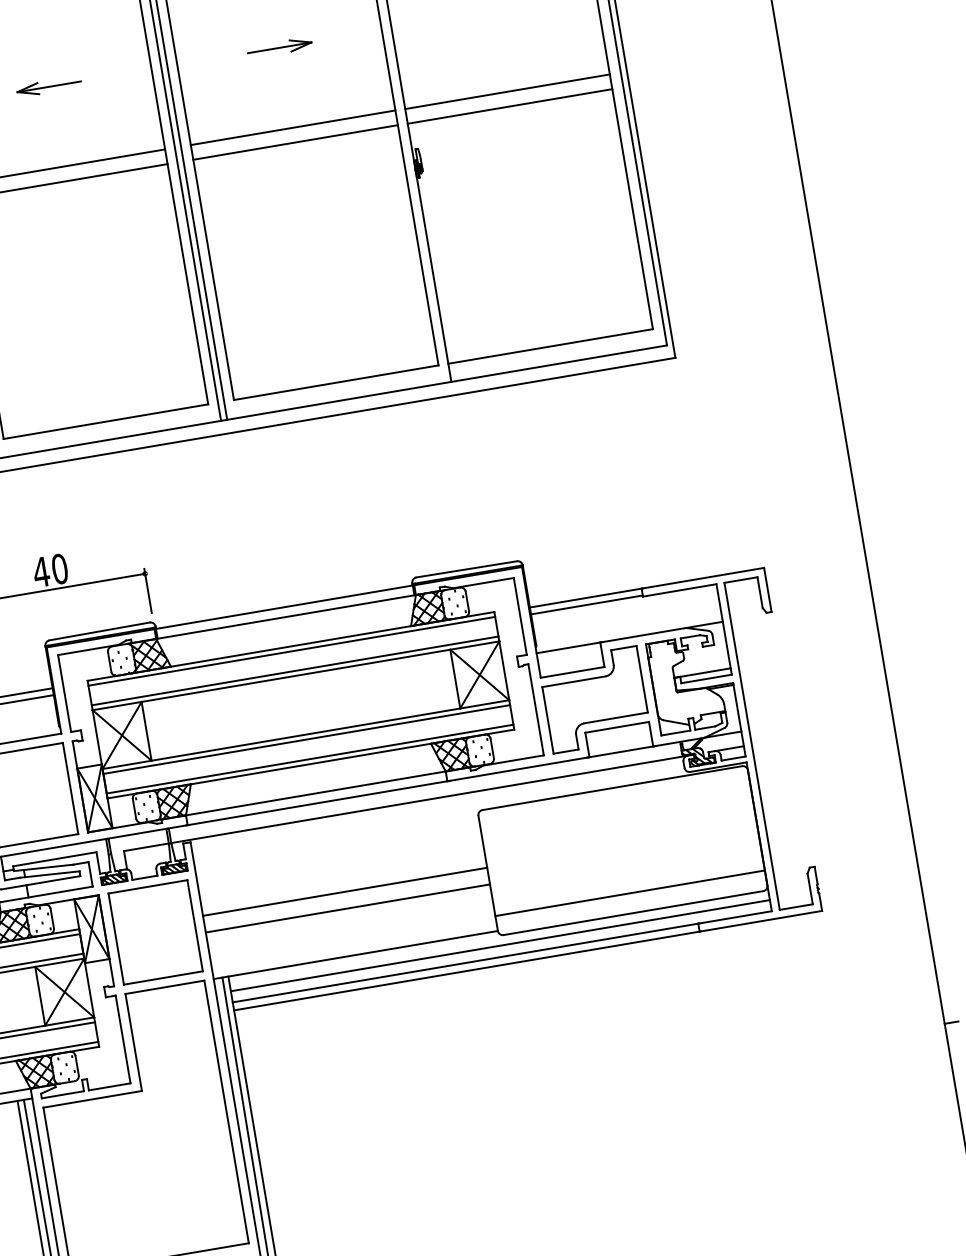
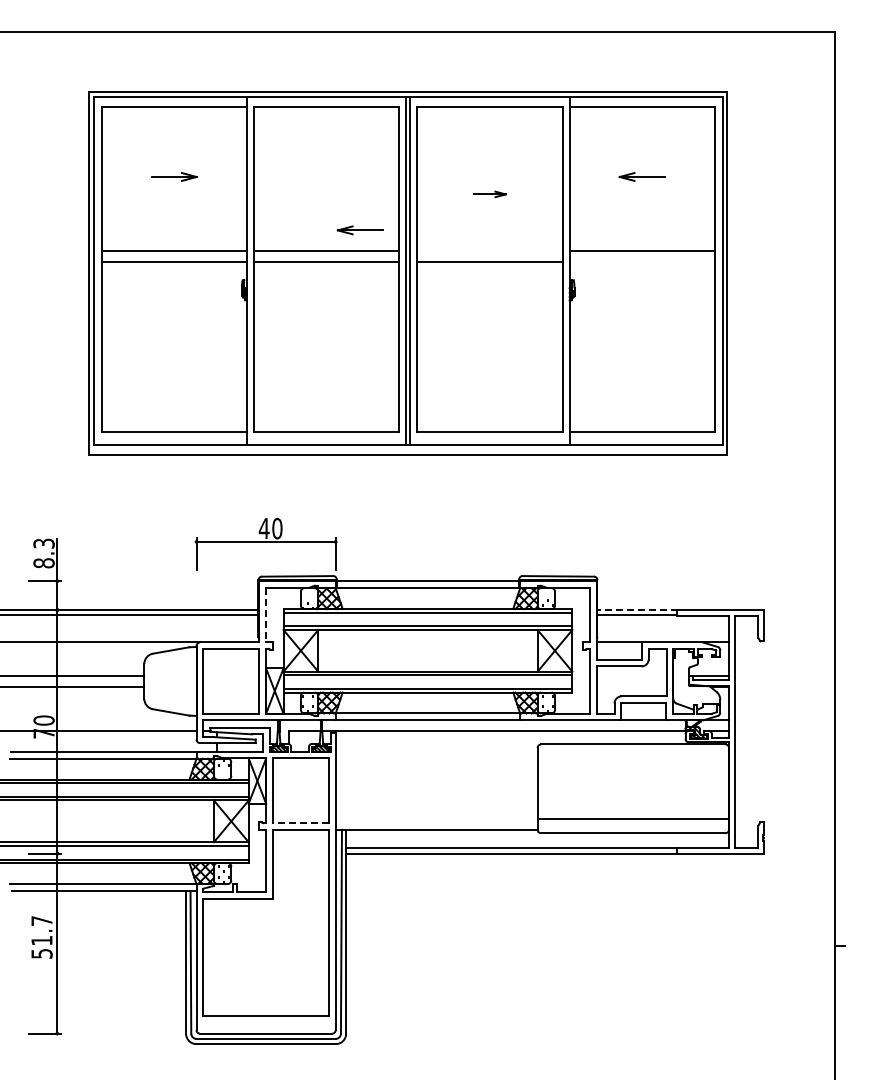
part: (278, 48) -> (489, 194), size x0.7
part: (48, 87) -> (359, 230), moved
line: (508, 106) -> (641, 261), removed
line: (292, 128) -> (489, 251), removed
line: (586, 598) -> (637, 610), solid -> dashed
line: (65, 693) -> (266, 615), solid -> dashed
line: (344, 891) -> (436, 784), removed
line: (347, 908) -> (436, 796), removed
line: (500, 946) -> (537, 840), removed
line: (162, 978) -> (300, 823), solid -> dashed

